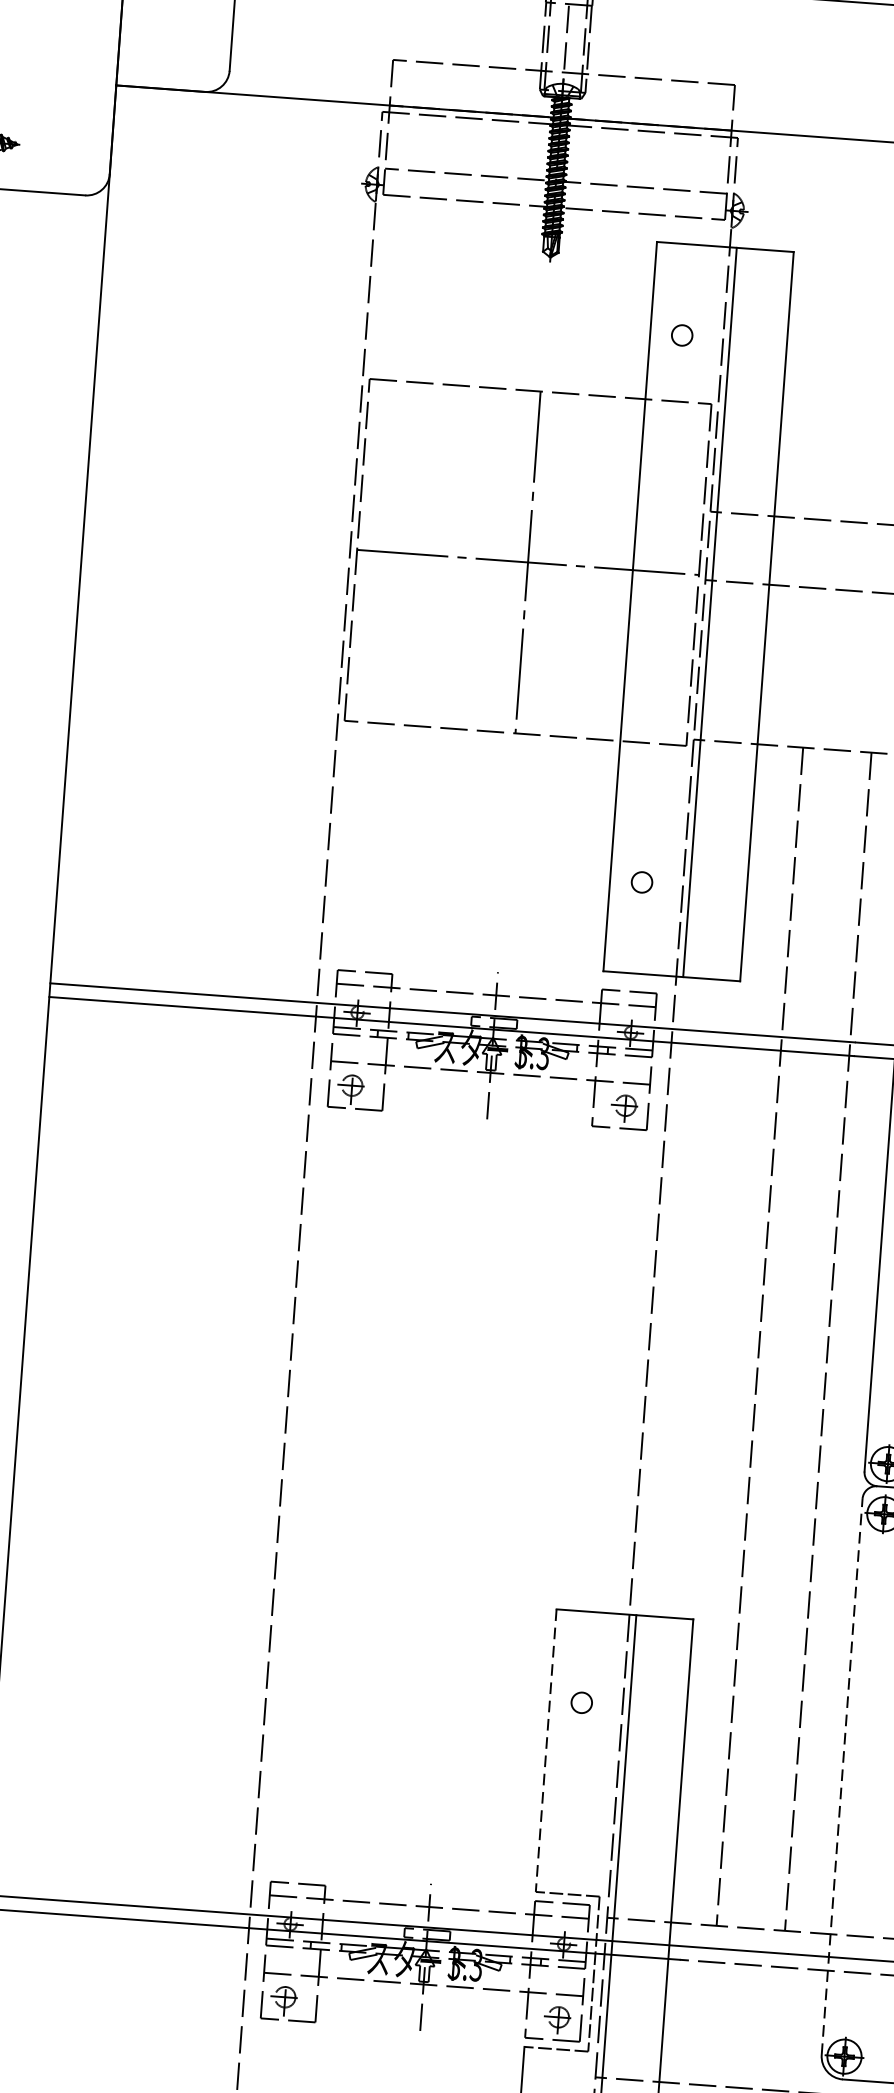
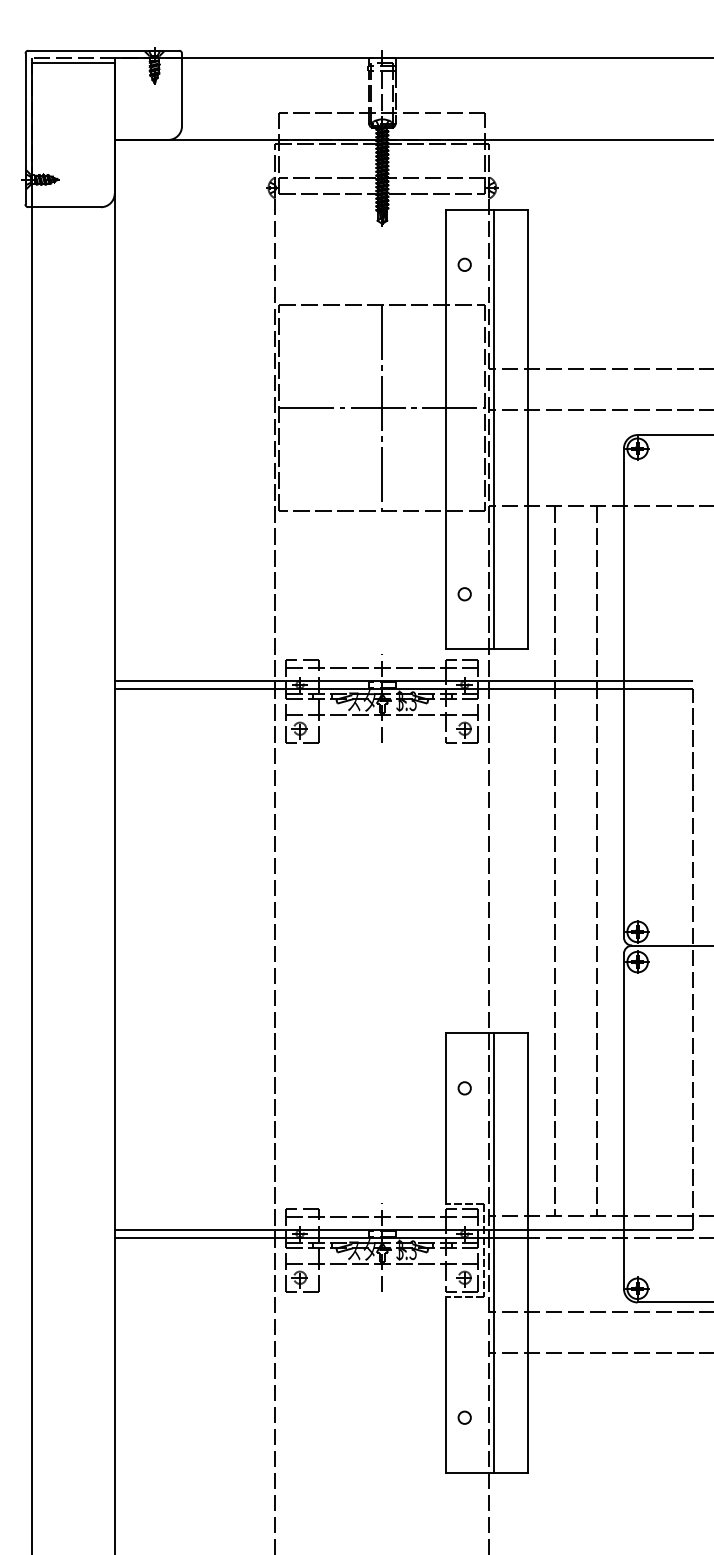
line: (546, 1752) -> (445, 1119), dashed -> solid
line: (841, 1775) -> (623, 1120), dashed -> solid

